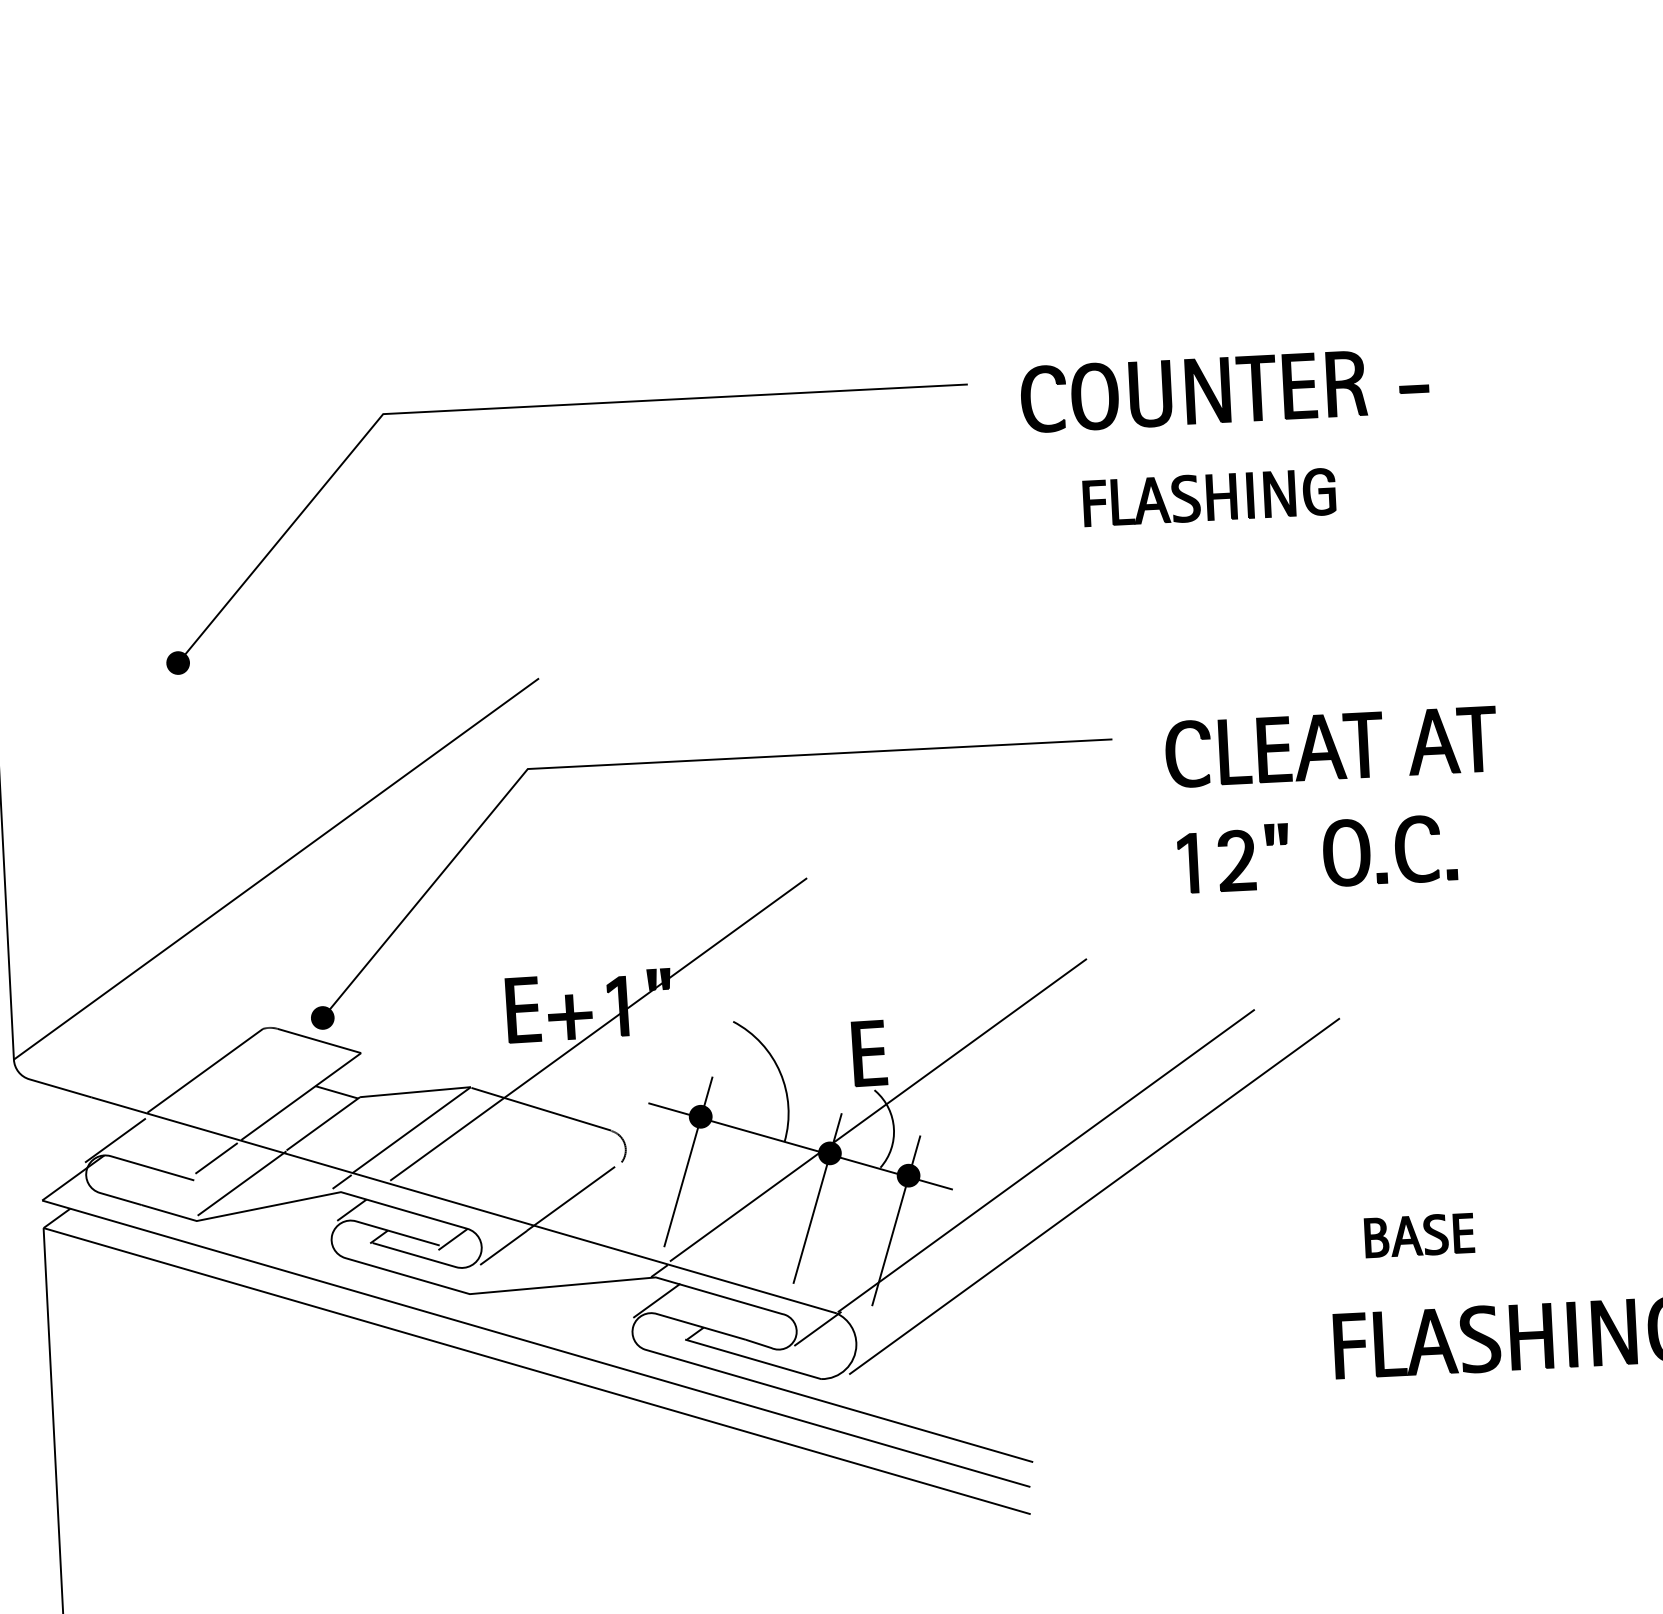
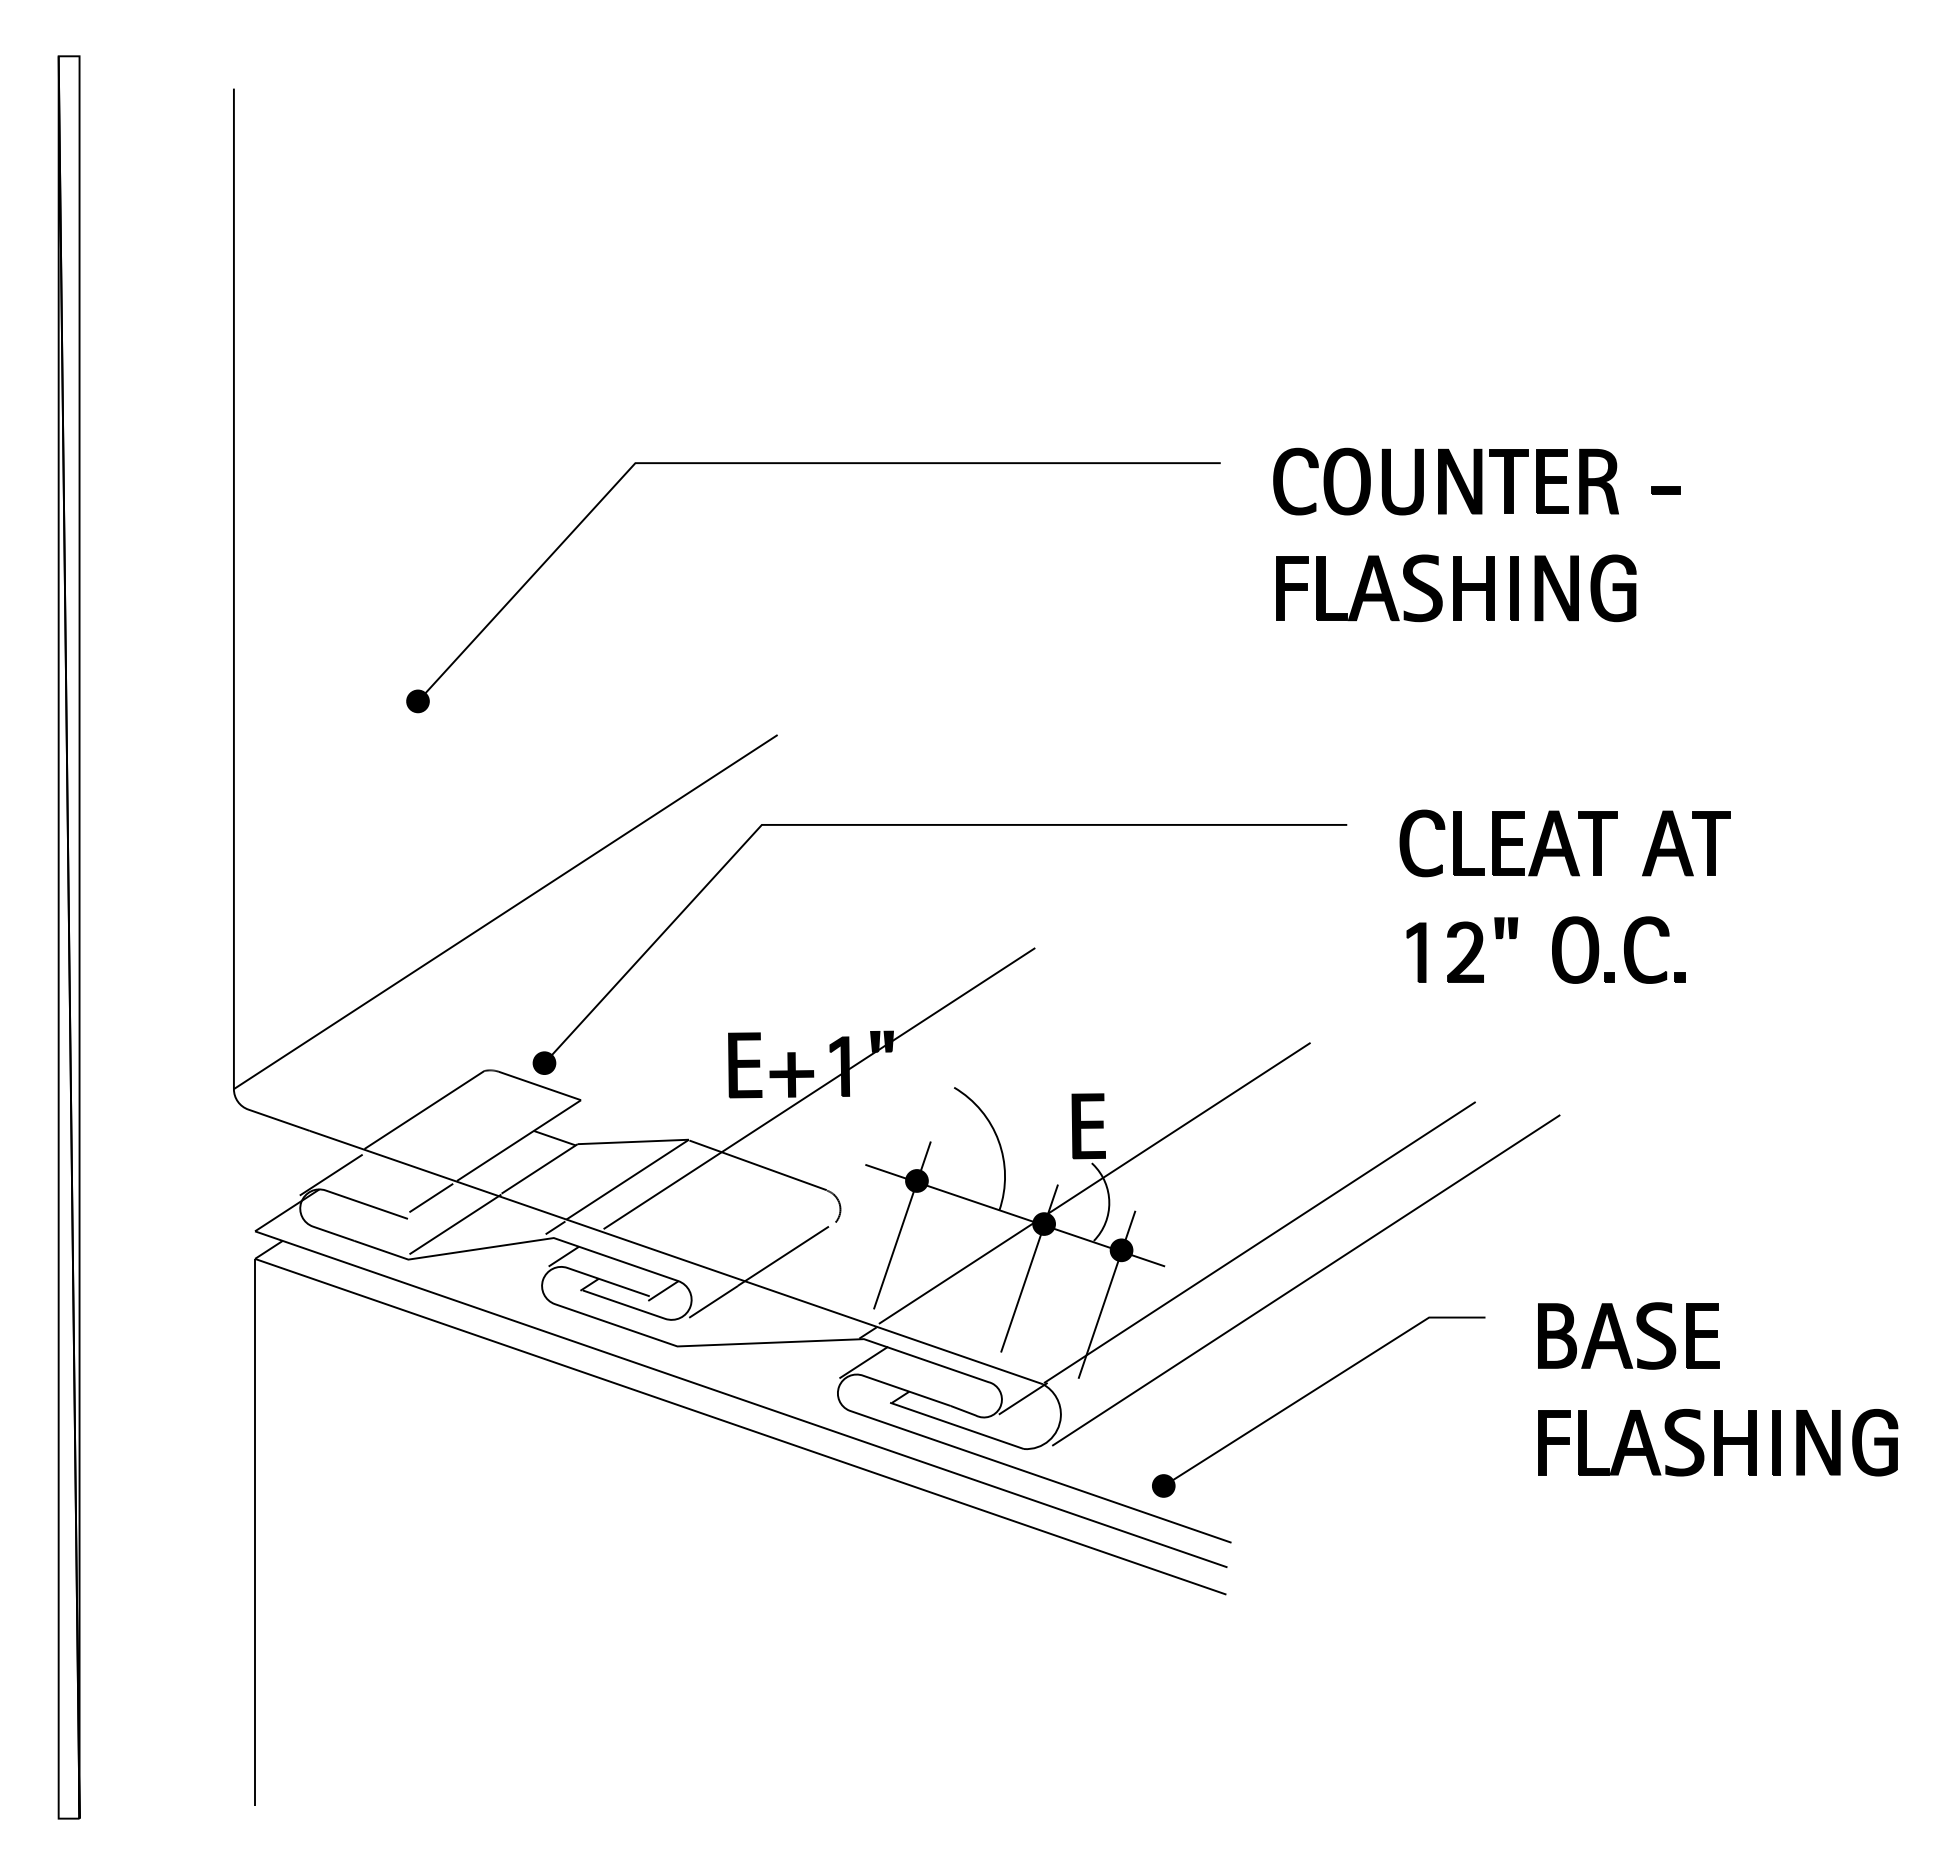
part: (1209, 497) -> (1456, 588), size x1.43
part: (1419, 1235) -> (1628, 1335), size x1.67
part: (1105, 1309) -> (1311, 1393), added

